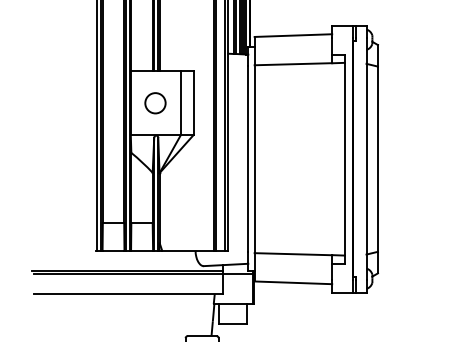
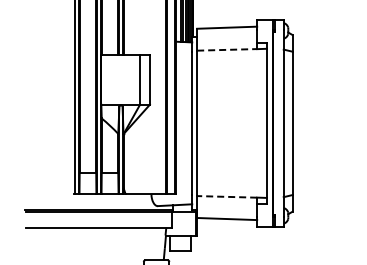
line: (293, 63) -> (227, 49), solid -> dashed
circle: (155, 102) -> (120, 79), removed
line: (292, 253) -> (226, 196), solid -> dashed

